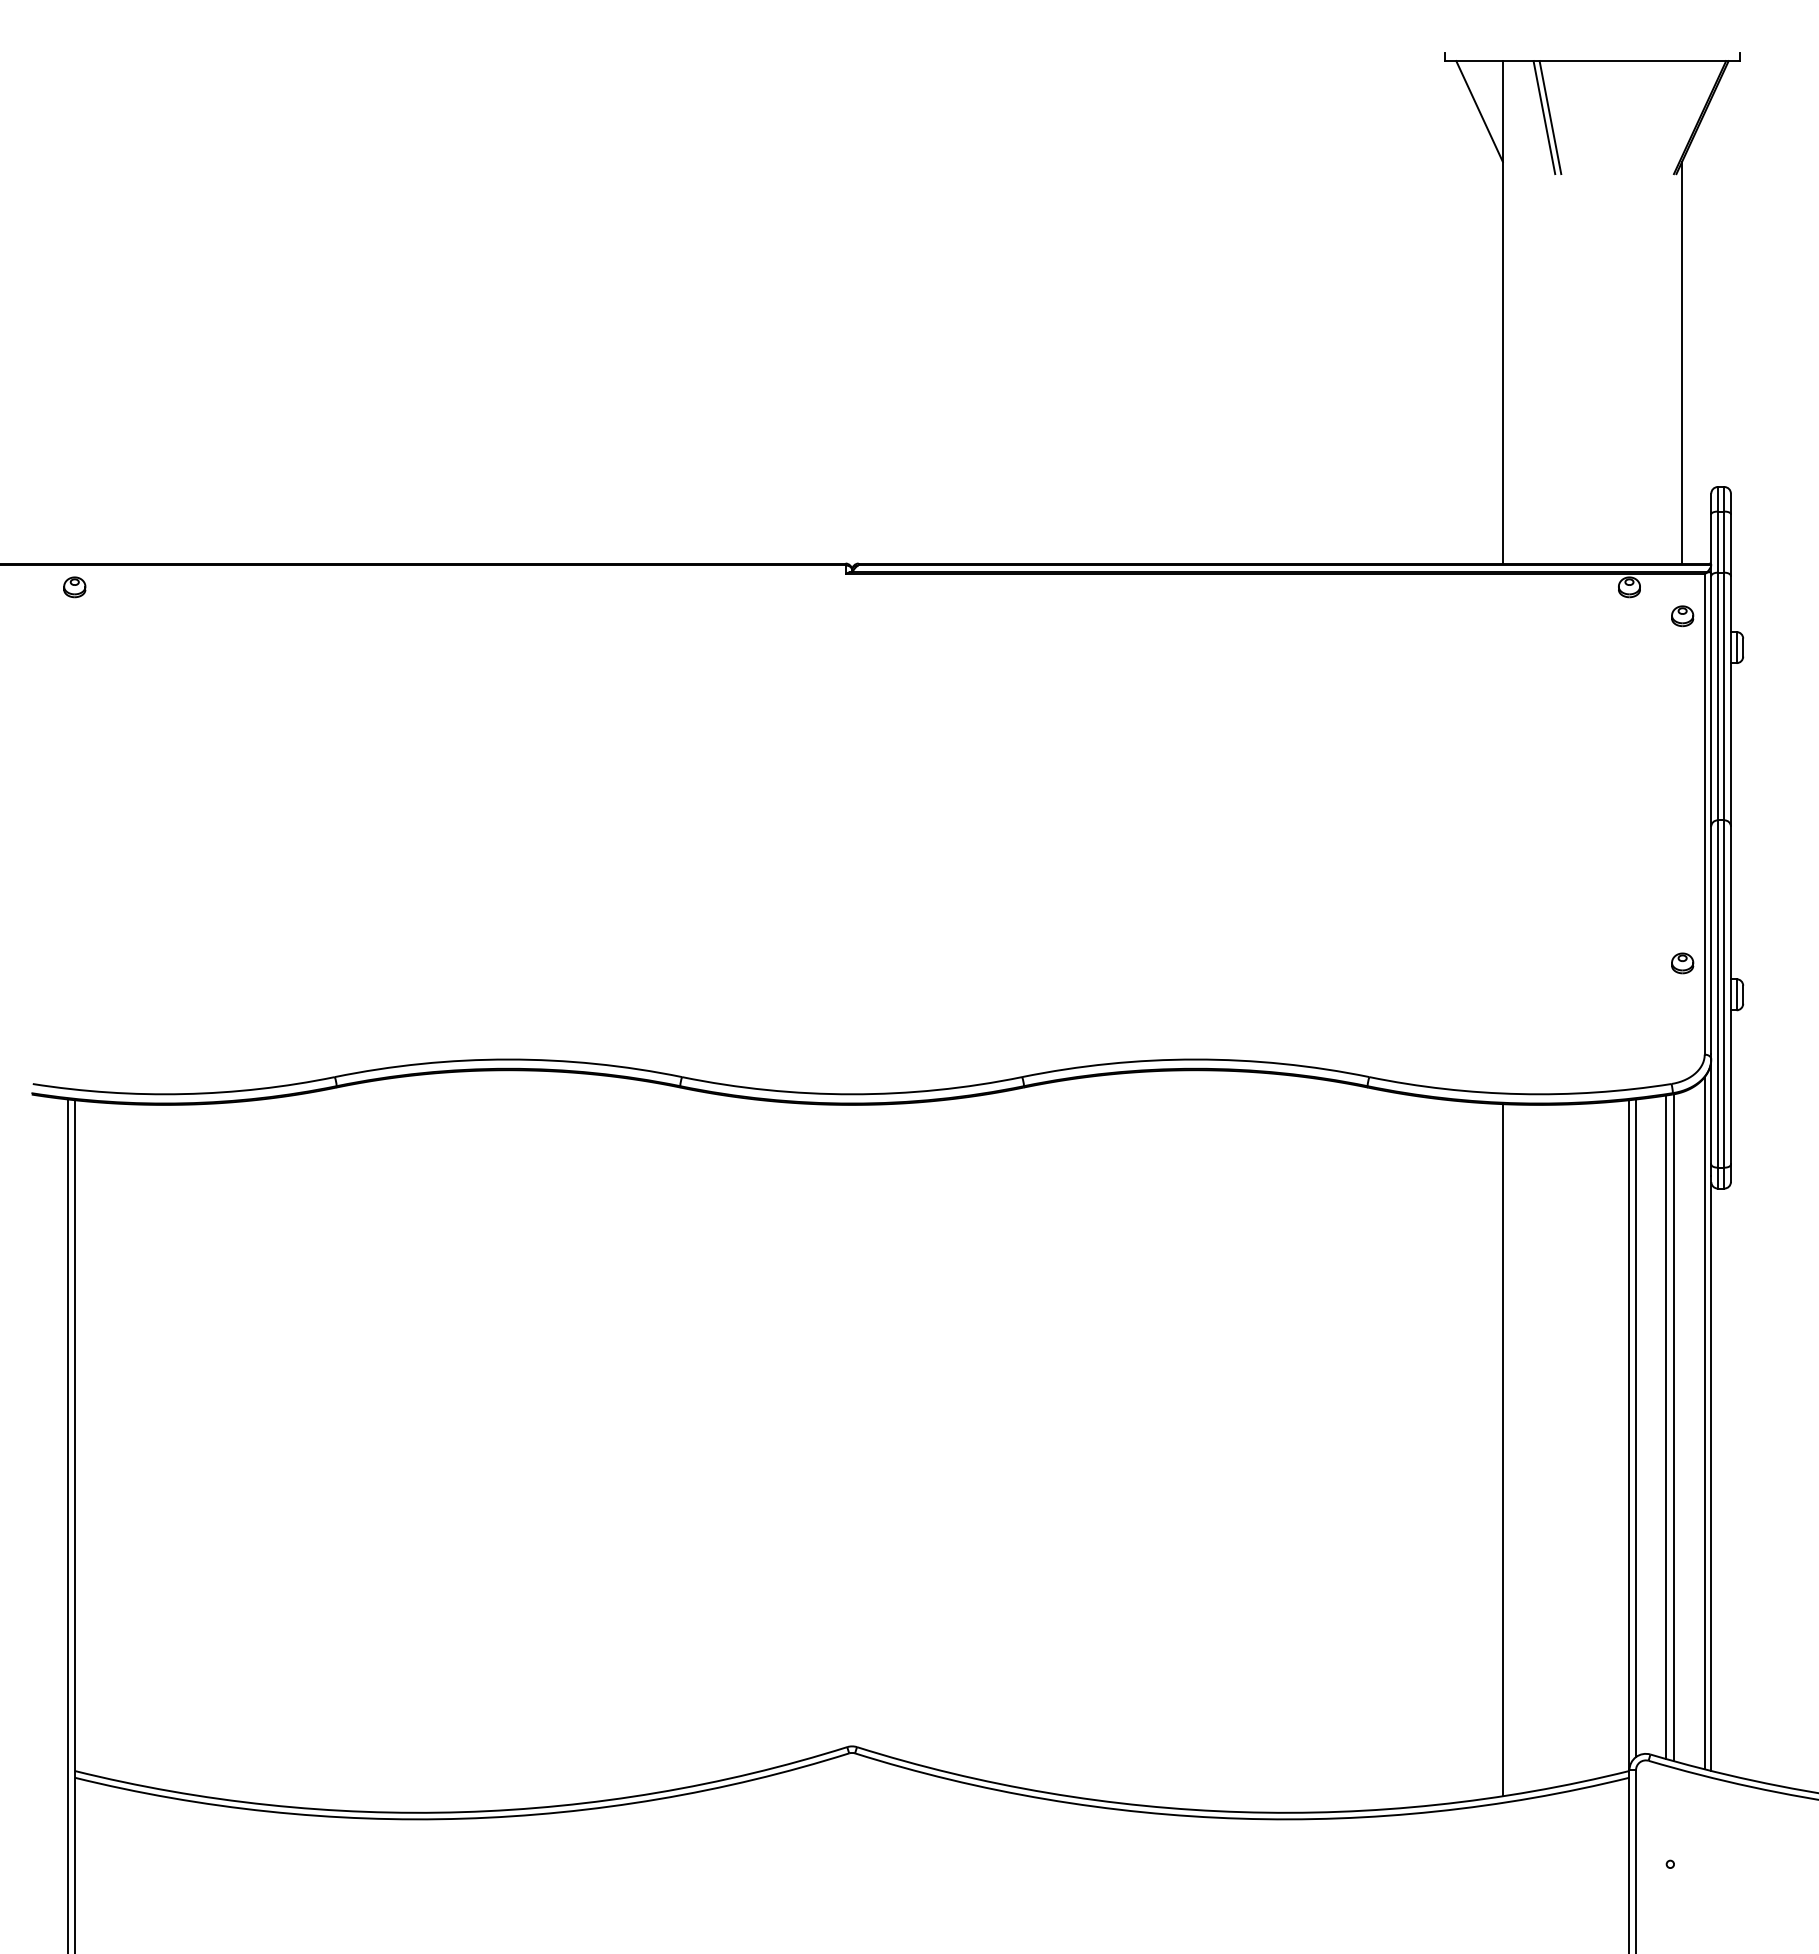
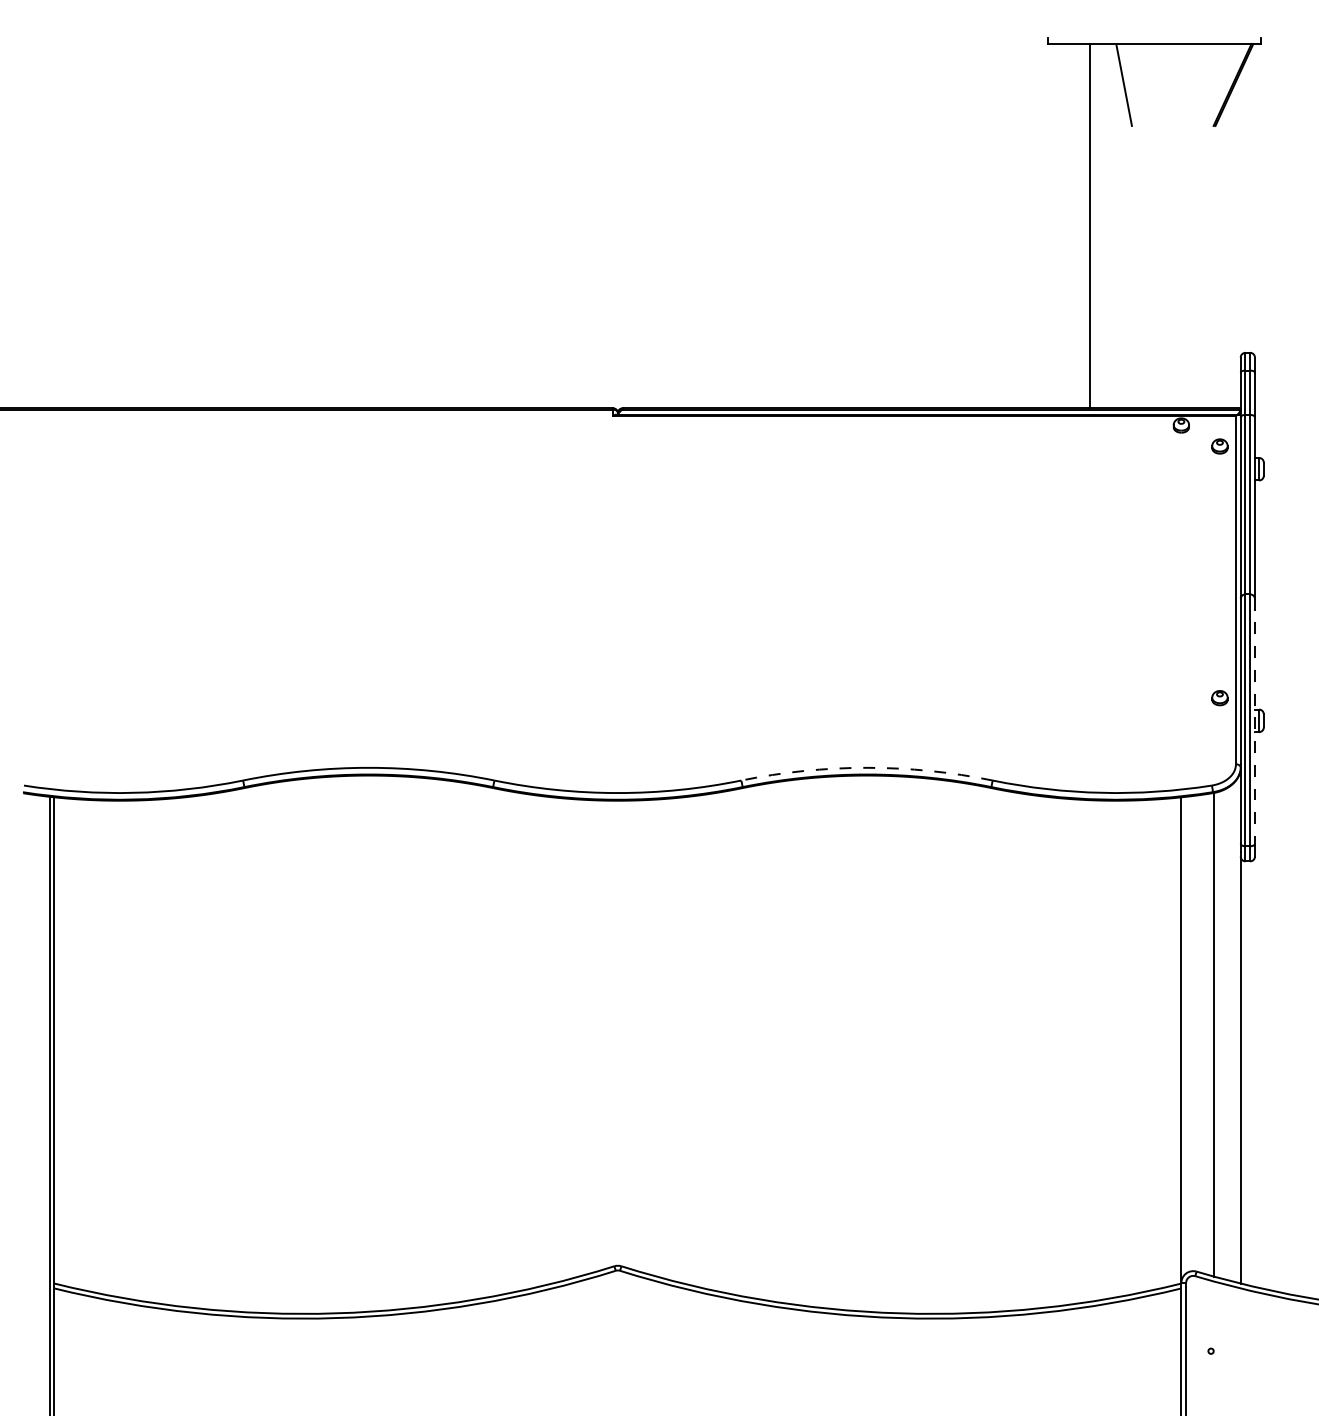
line: (1479, 111) -> (1072, 80), removed
line: (1544, 117) -> (1119, 84), removed
line: (1682, 362) -> (1219, 262), removed
part: (74, 587) -> (54, 425), removed
line: (1730, 995) -> (1254, 721), solid -> dashed
arc: (1195, 1059) -> (866, 767), solid -> dashed
line: (1704, 1423) -> (1235, 1031), removed
line: (1666, 1427) -> (1208, 1034), removed
line: (1636, 1428) -> (1186, 1035), removed
line: (1502, 1450) -> (1089, 1051), removed

